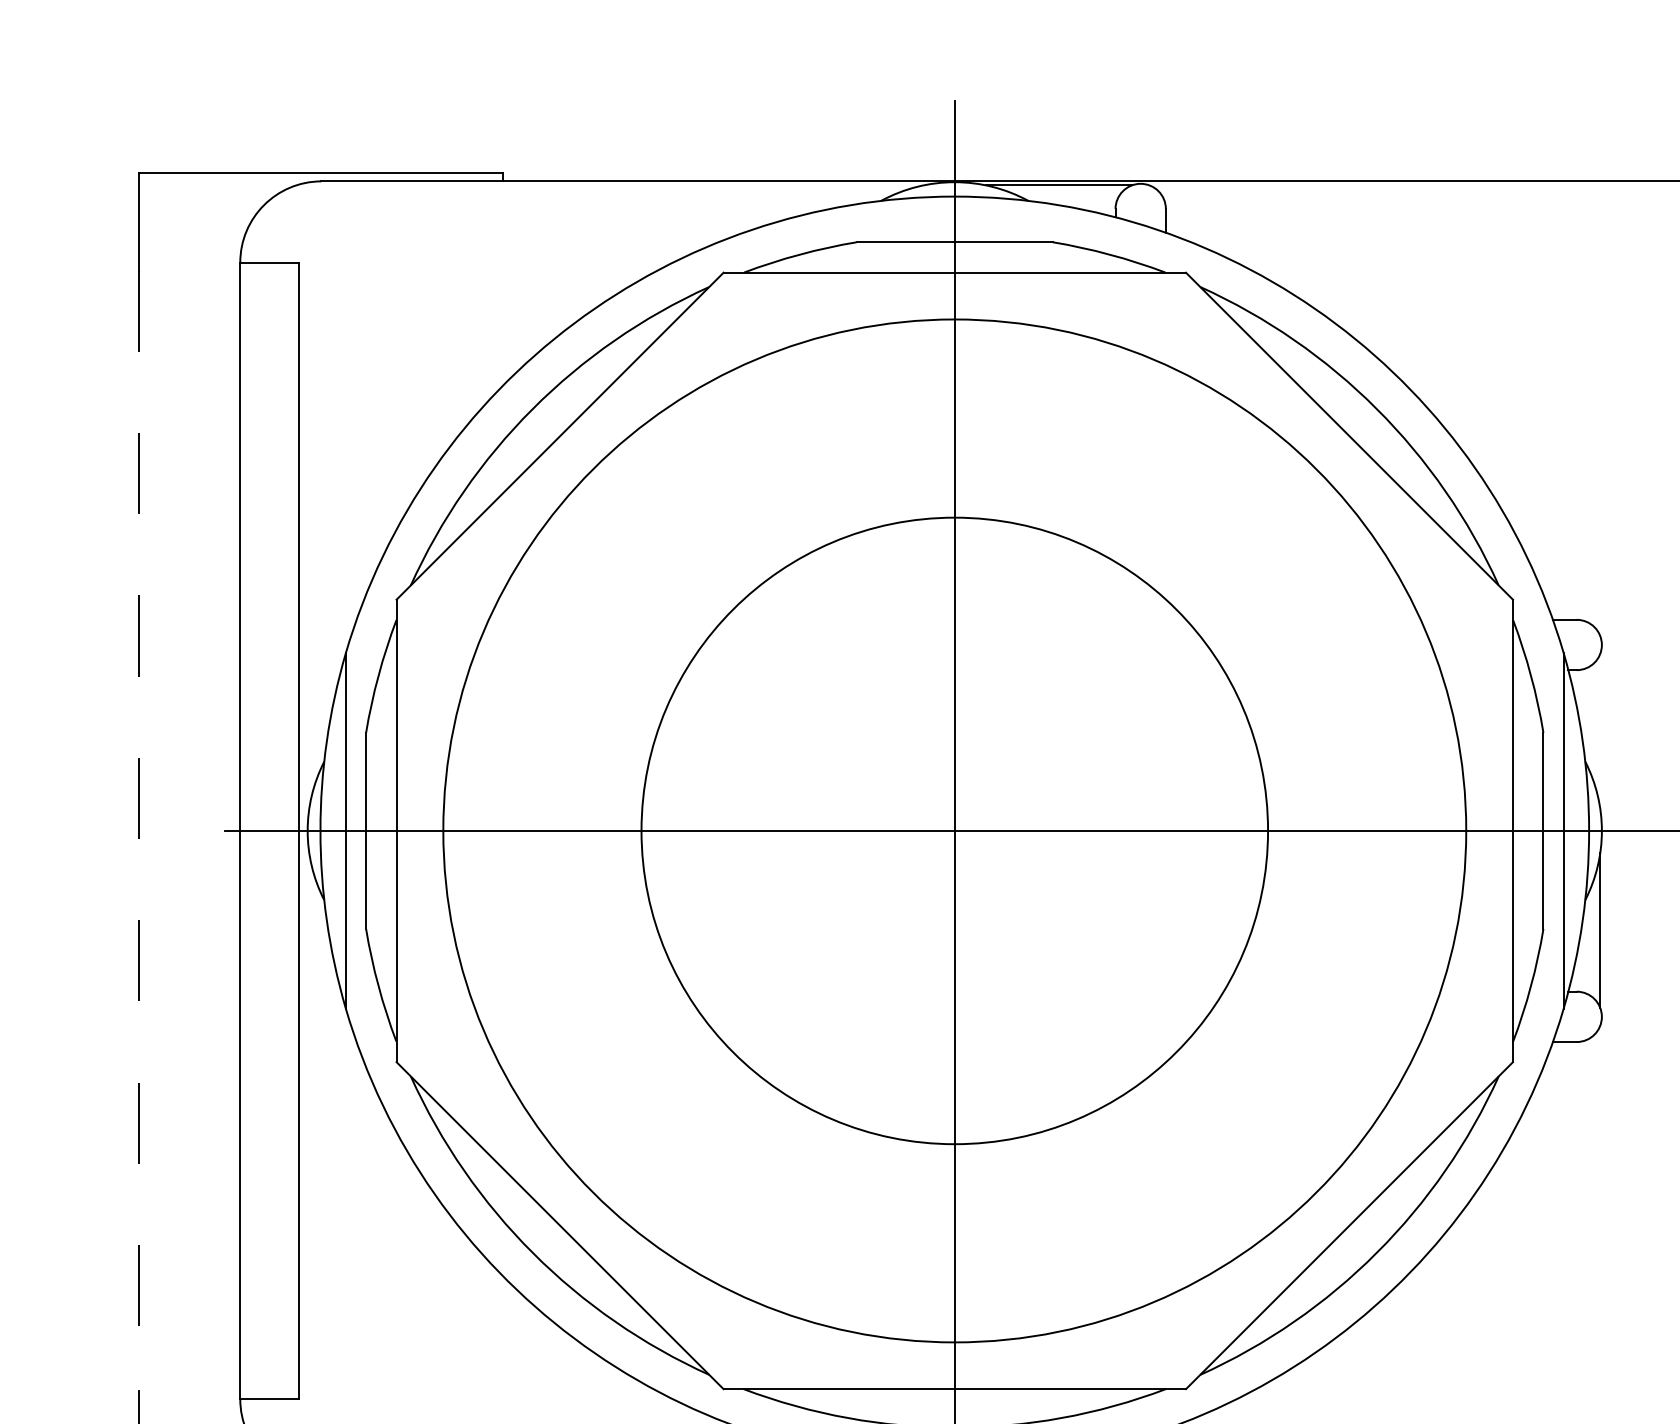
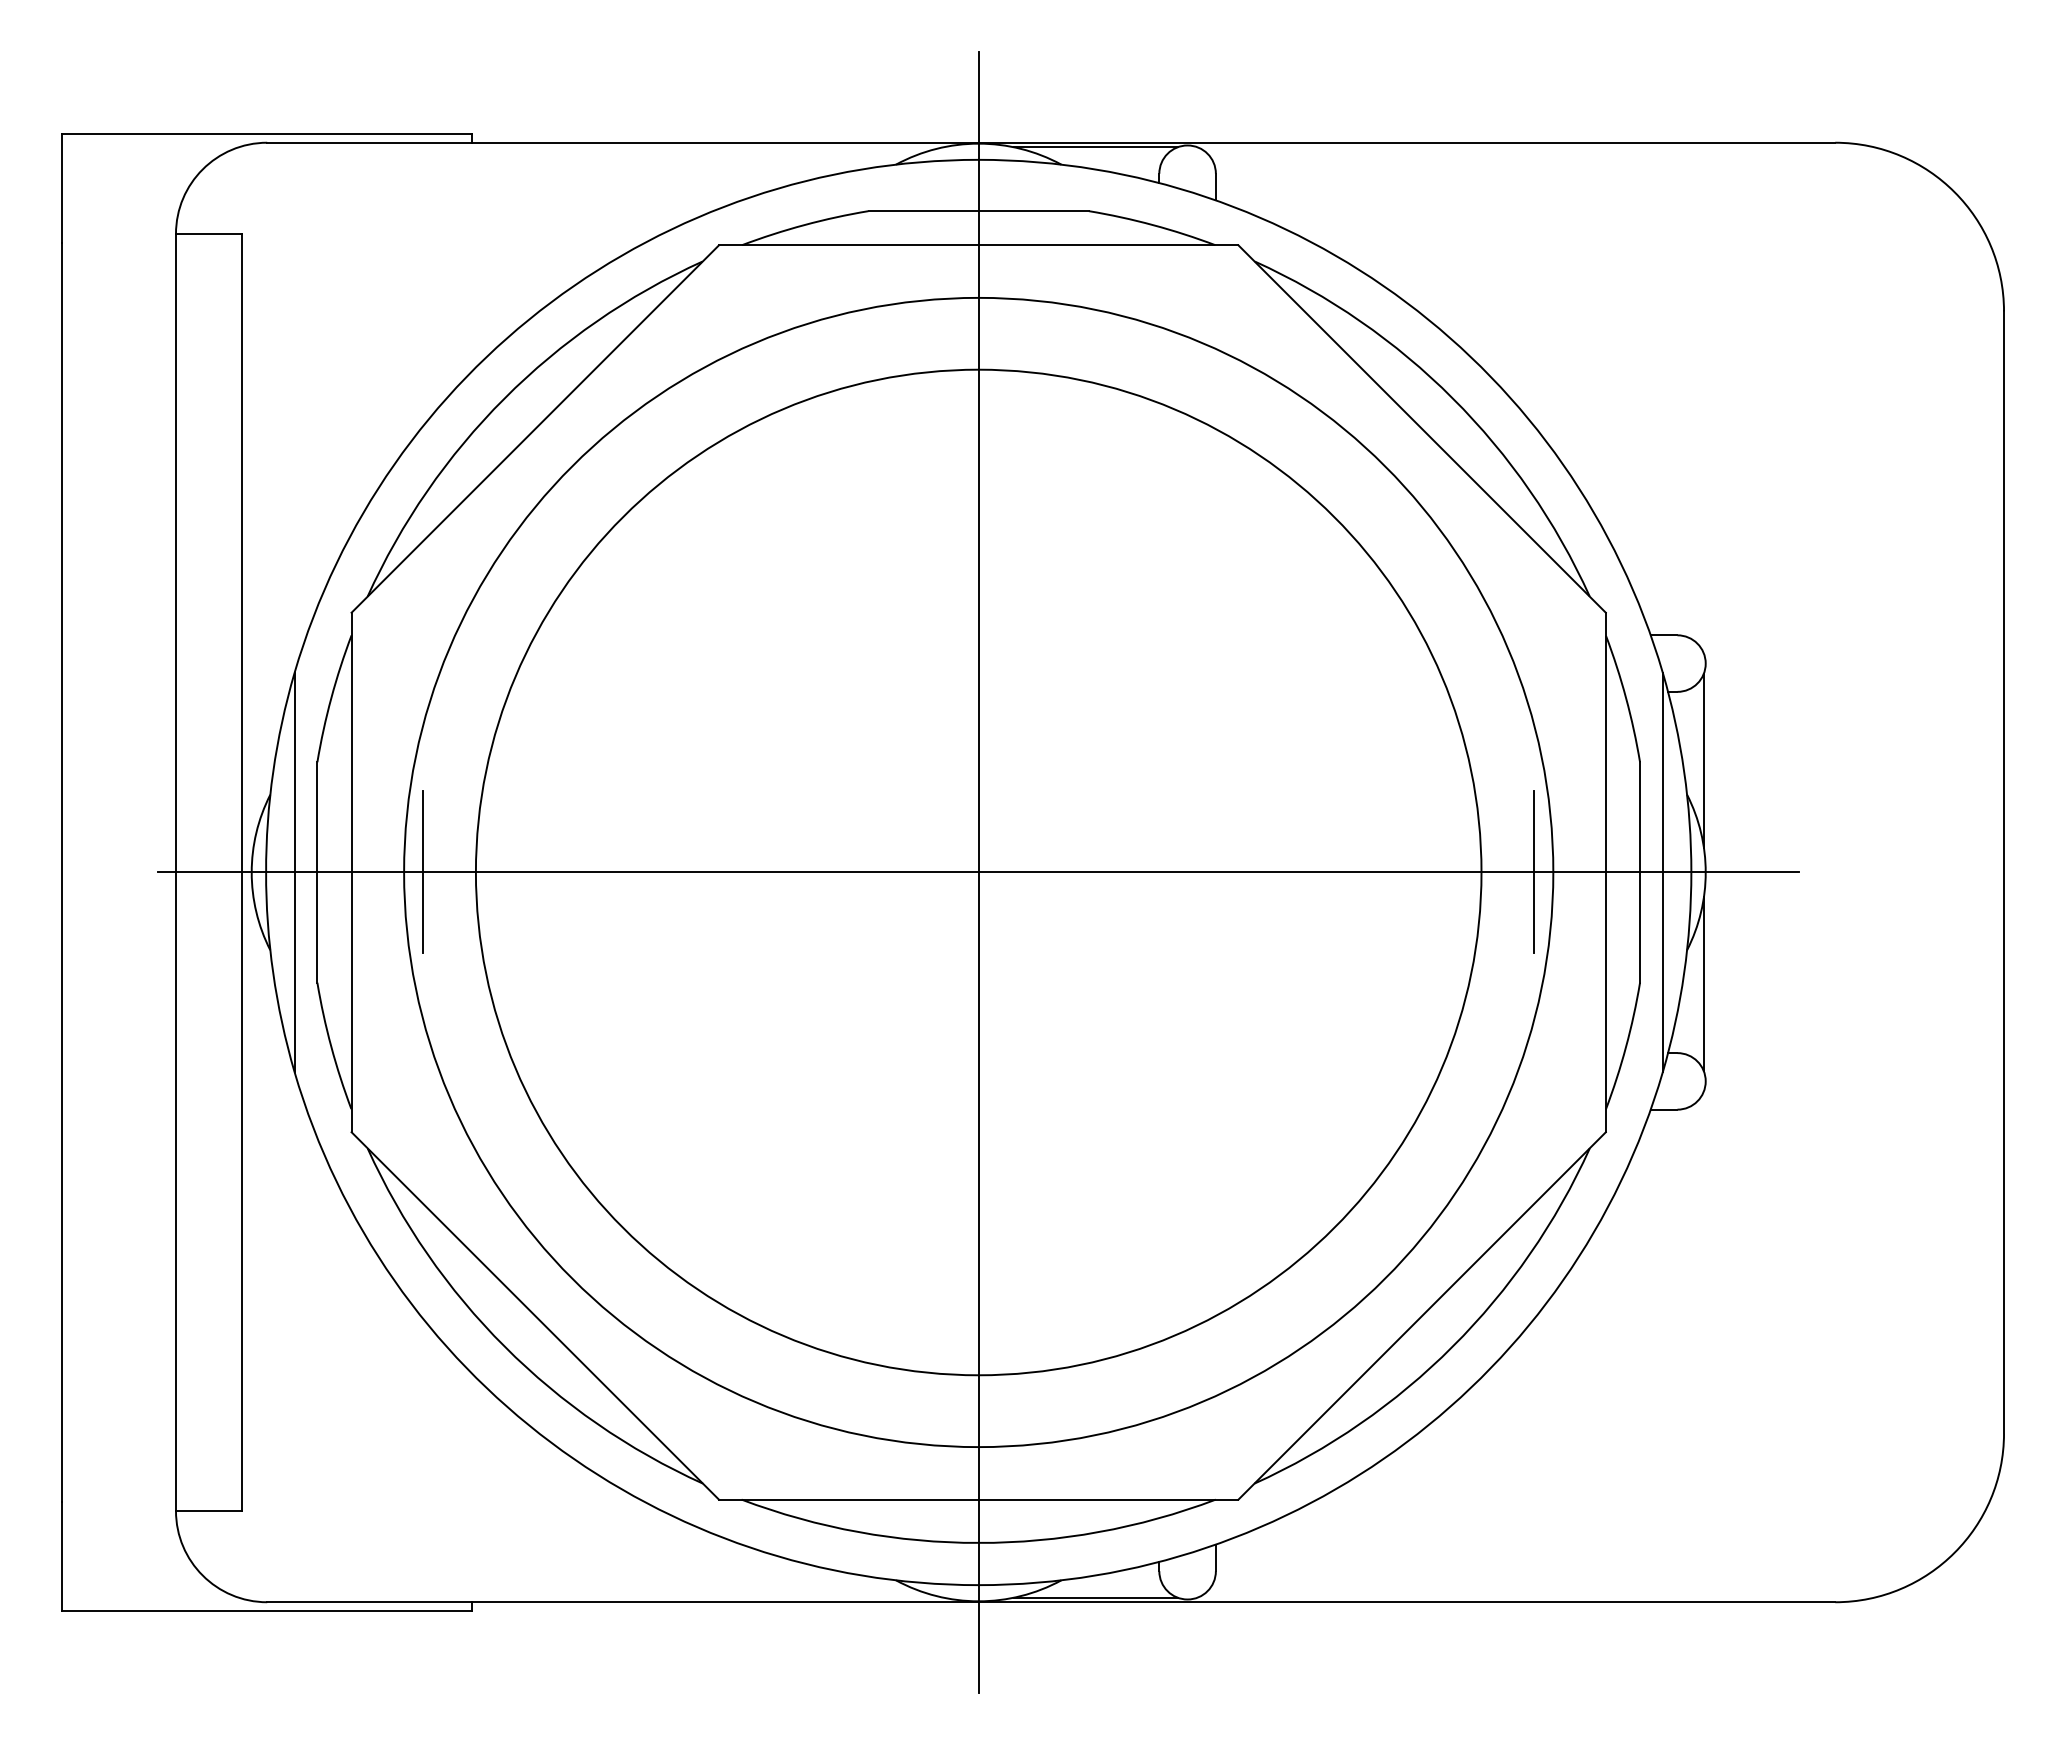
line: (1599, 731) -> (1703, 760), added
line: (460, 830) -> (423, 872), added
circle: (954, 830) -> (978, 872), size x1.43
line: (1449, 830) -> (1534, 872), added
line: (138, 831) -> (61, 873), dashed -> solid

